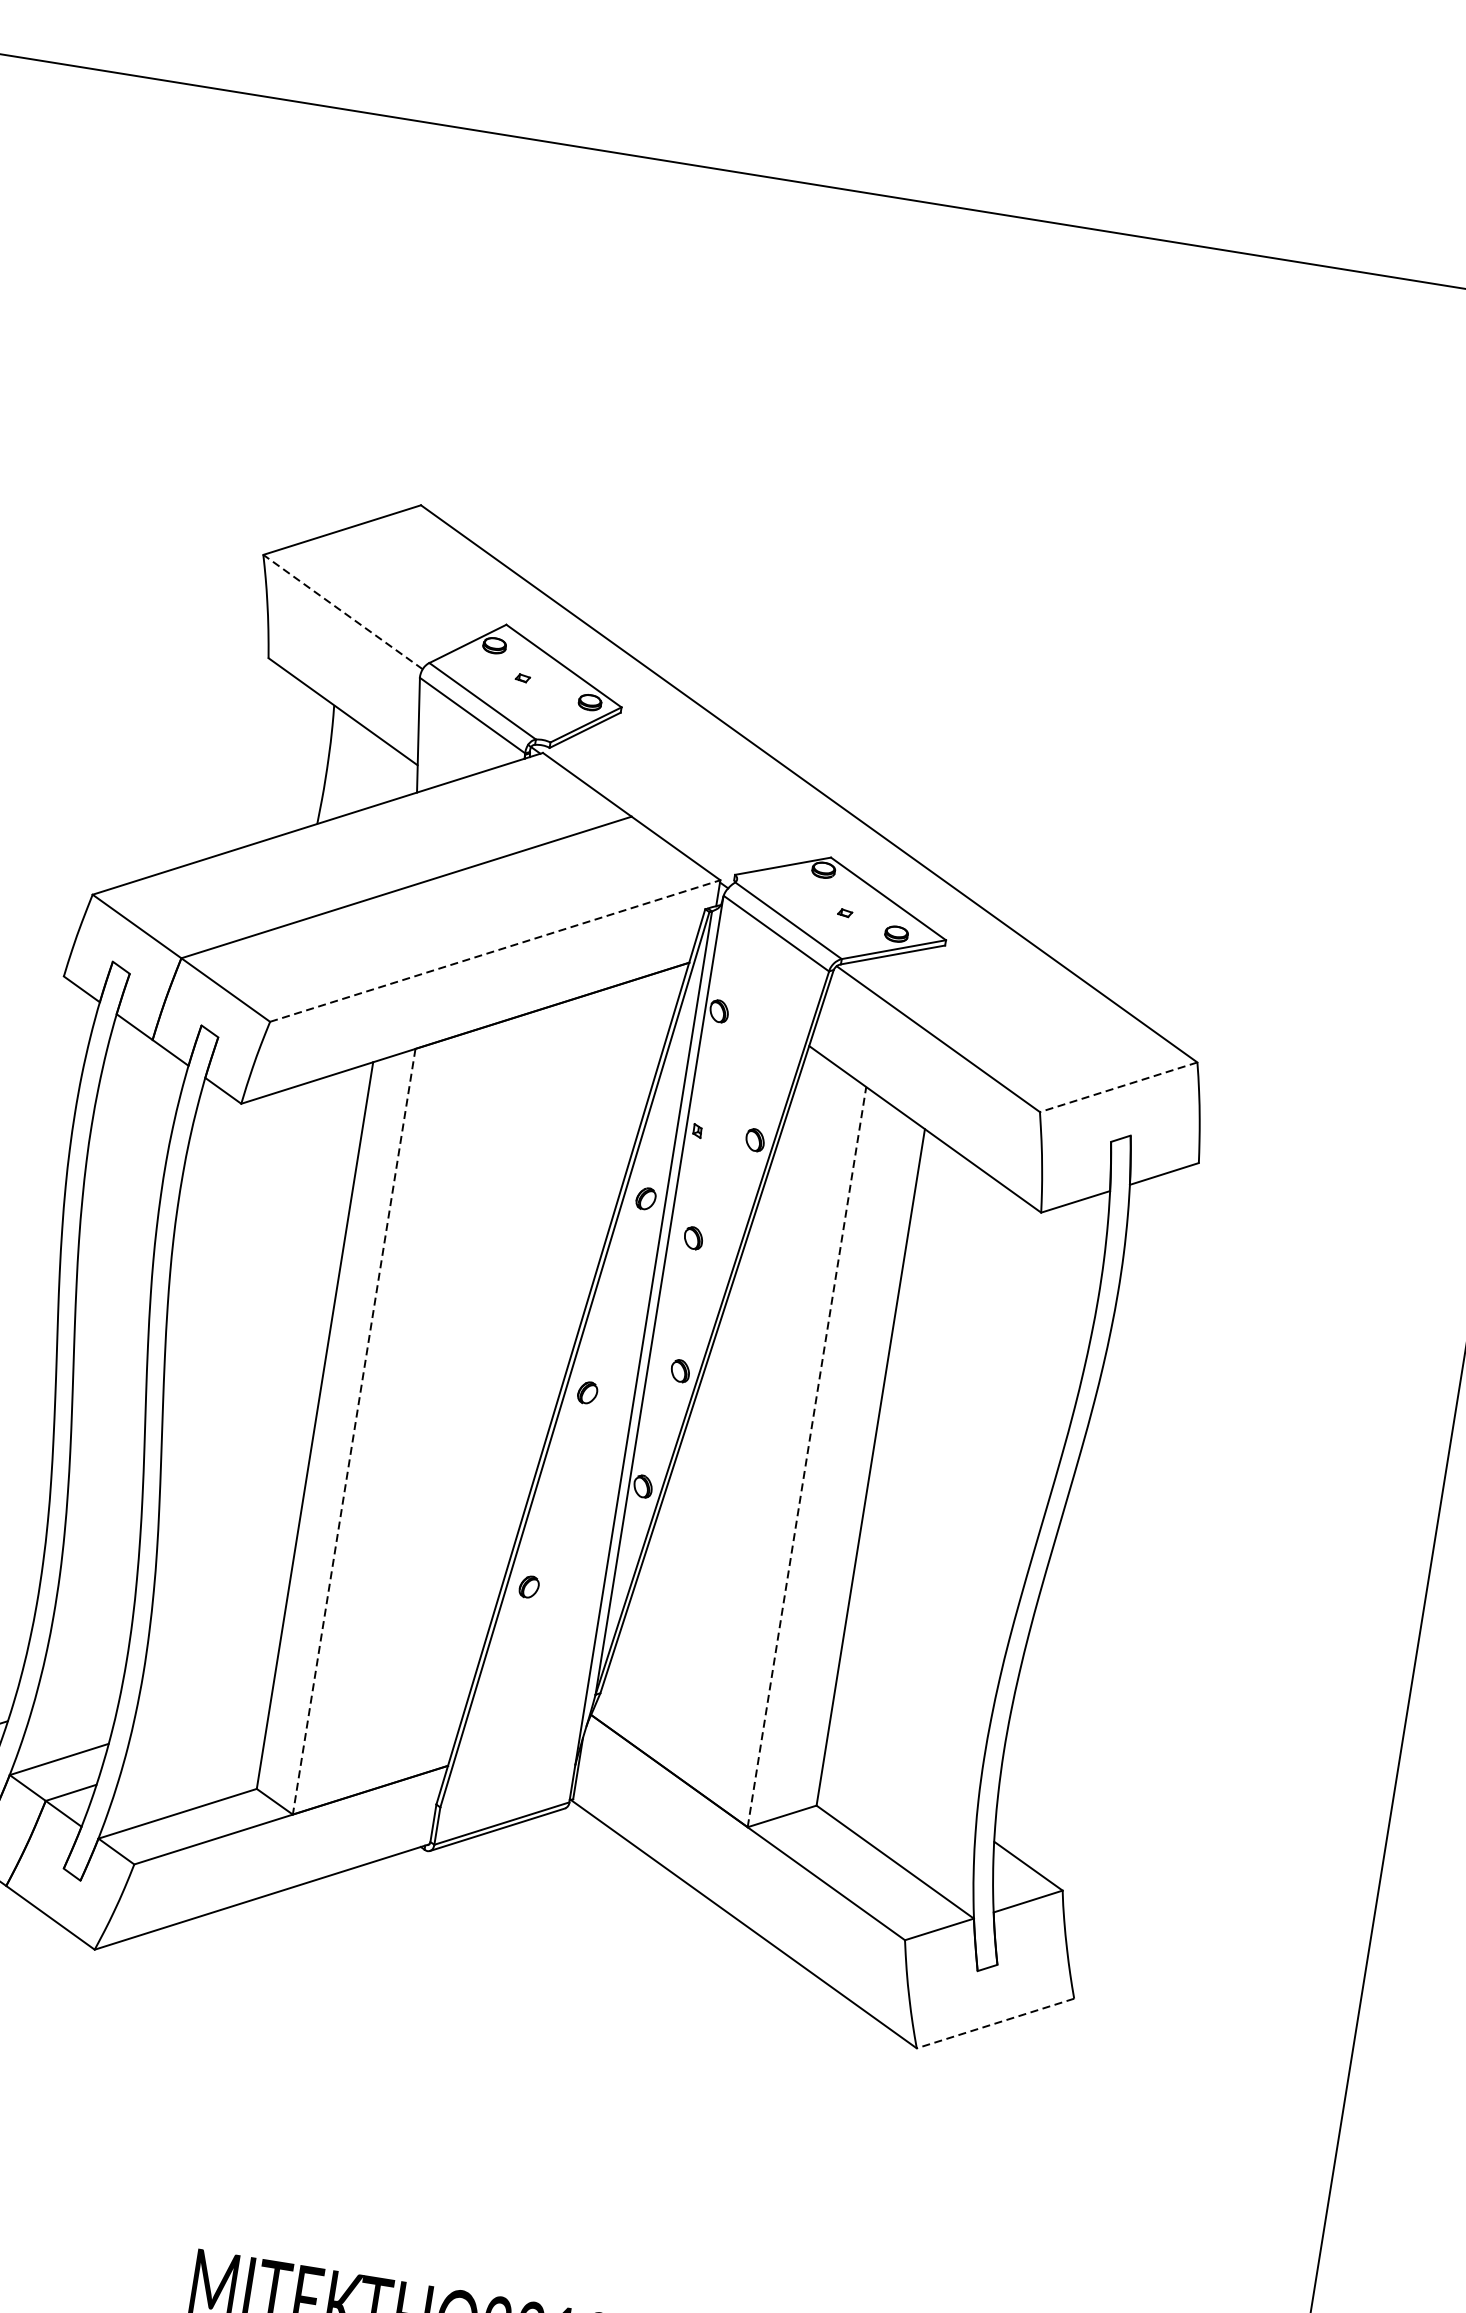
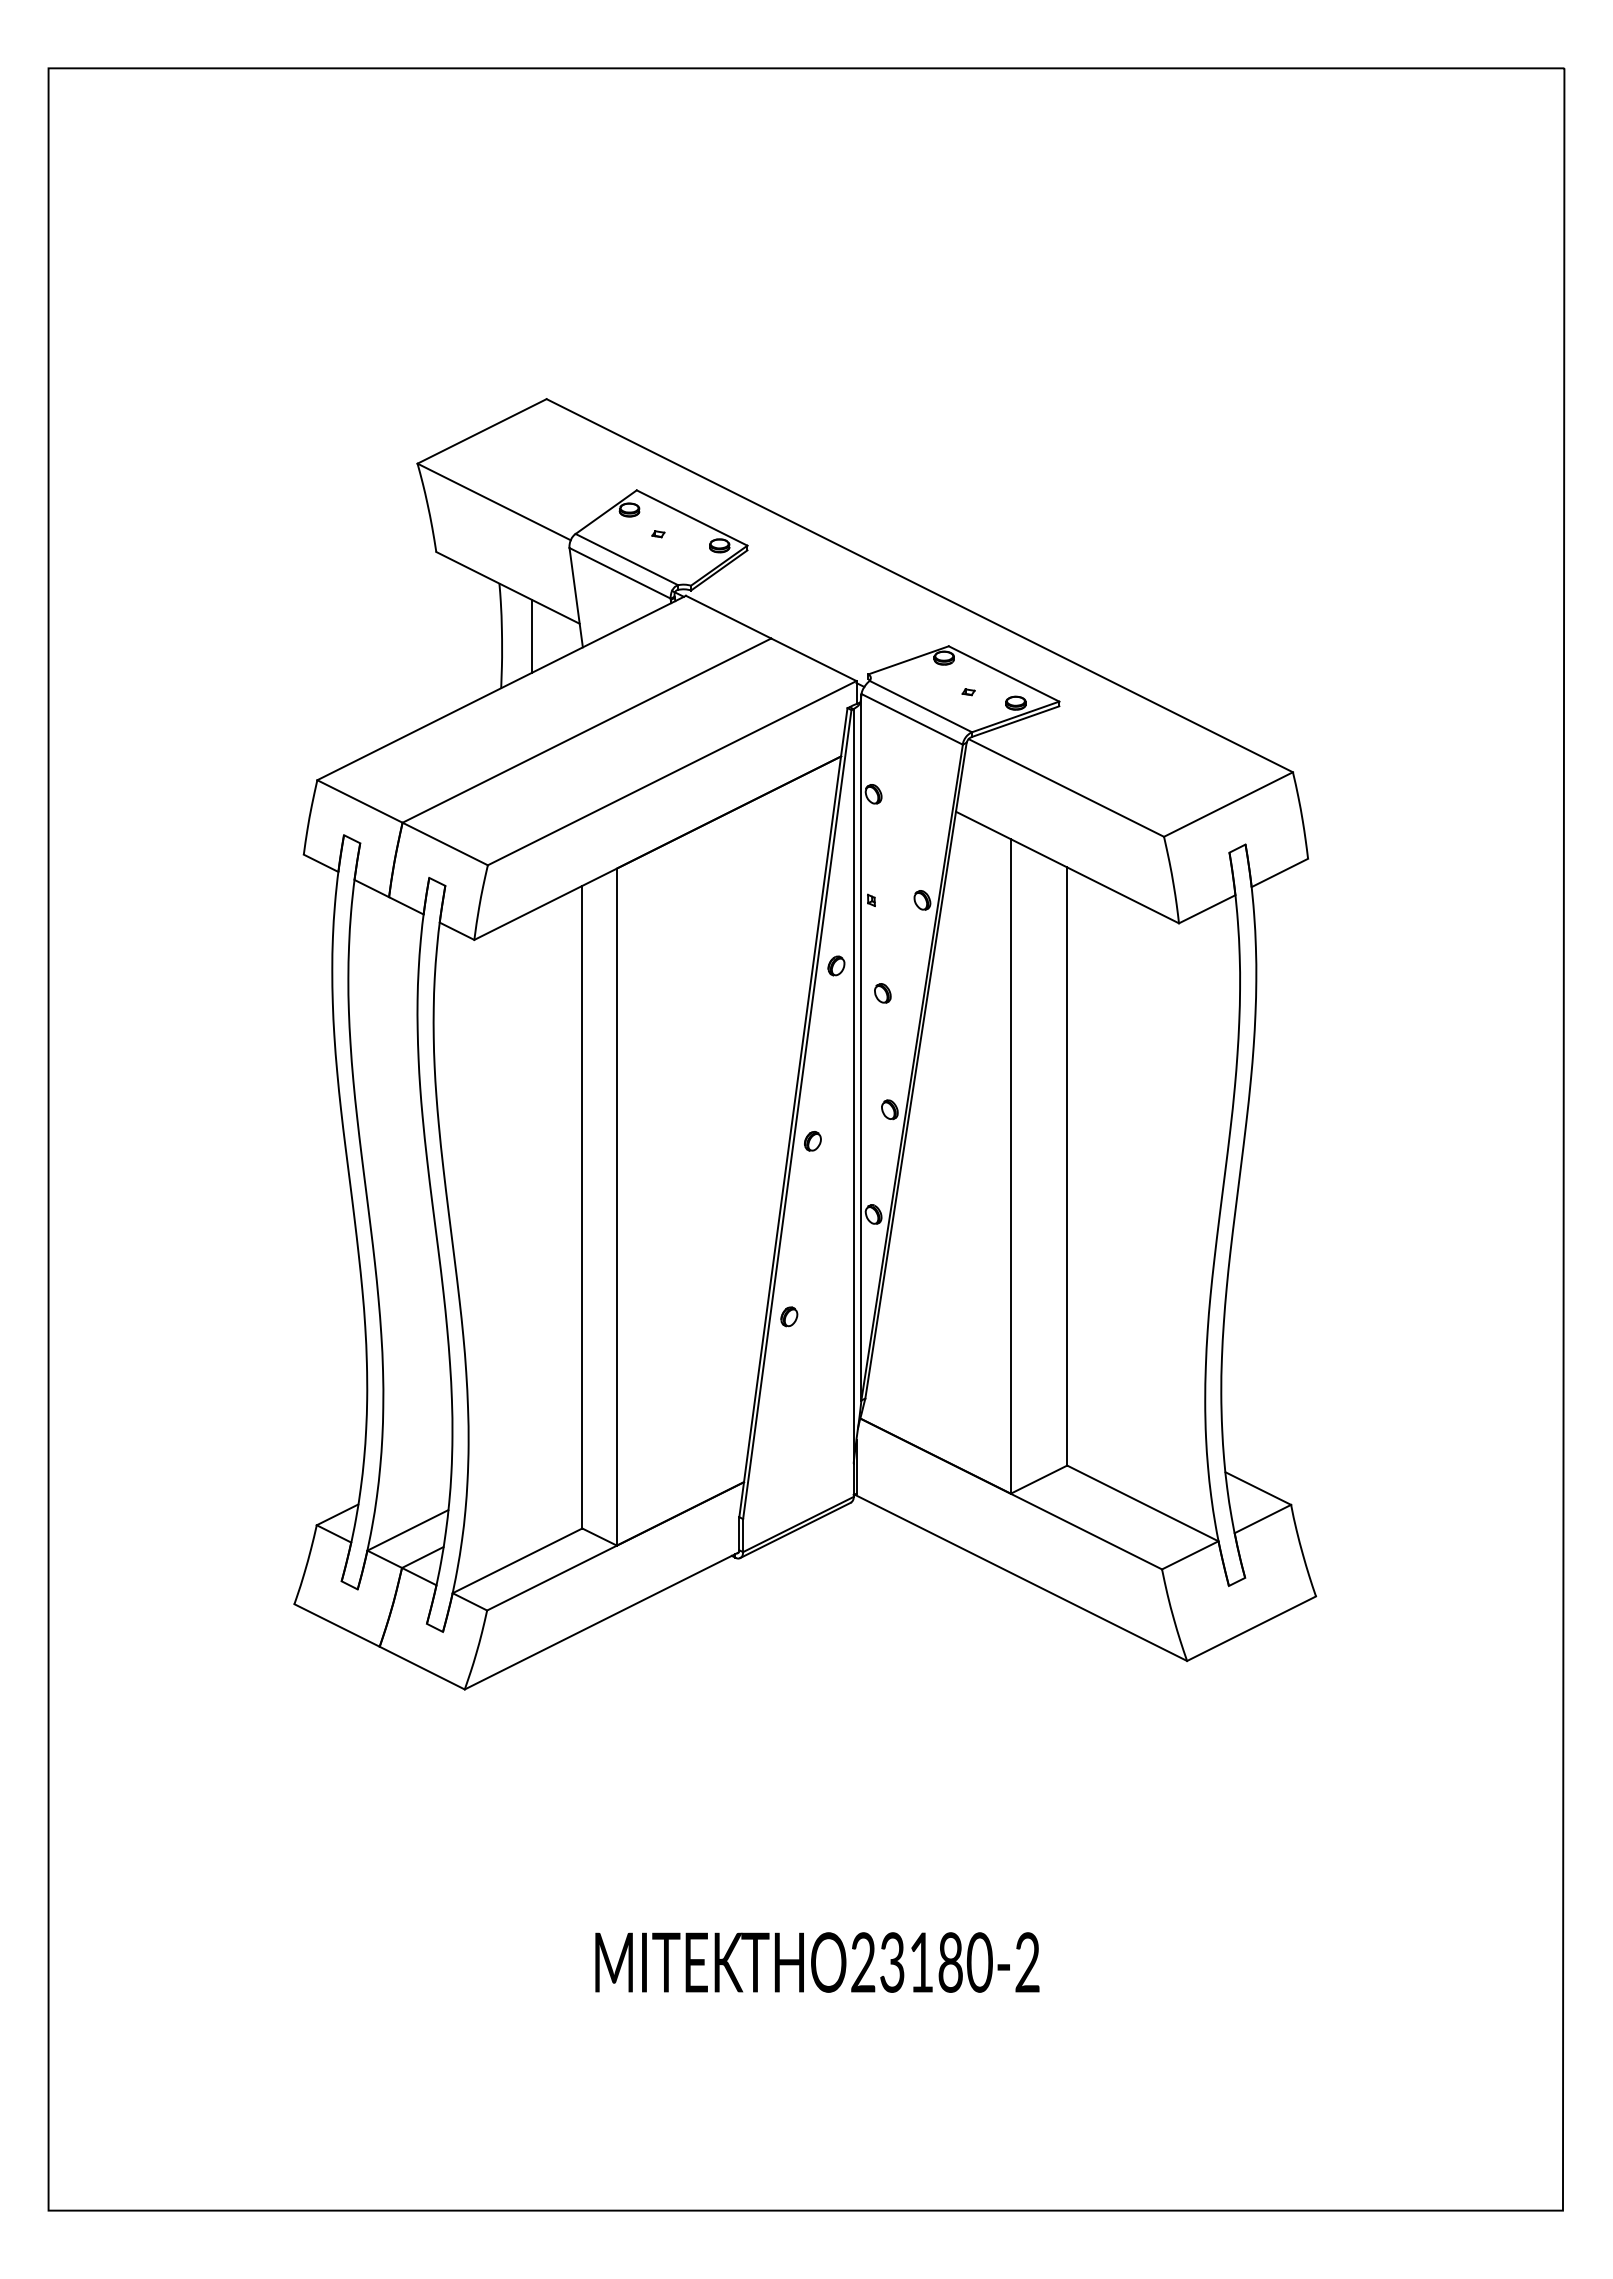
line: (343, 611) -> (494, 501), dashed -> solid
line: (361, 769) -> (531, 635), added
line: (495, 950) -> (672, 772), dashed -> solid
line: (1118, 1087) -> (1228, 804), dashed -> solid
line: (353, 1432) -> (616, 1207), dashed -> solid
line: (806, 1457) -> (1010, 1166), dashed -> solid
line: (995, 2023) -> (1251, 1628), dashed -> solid

